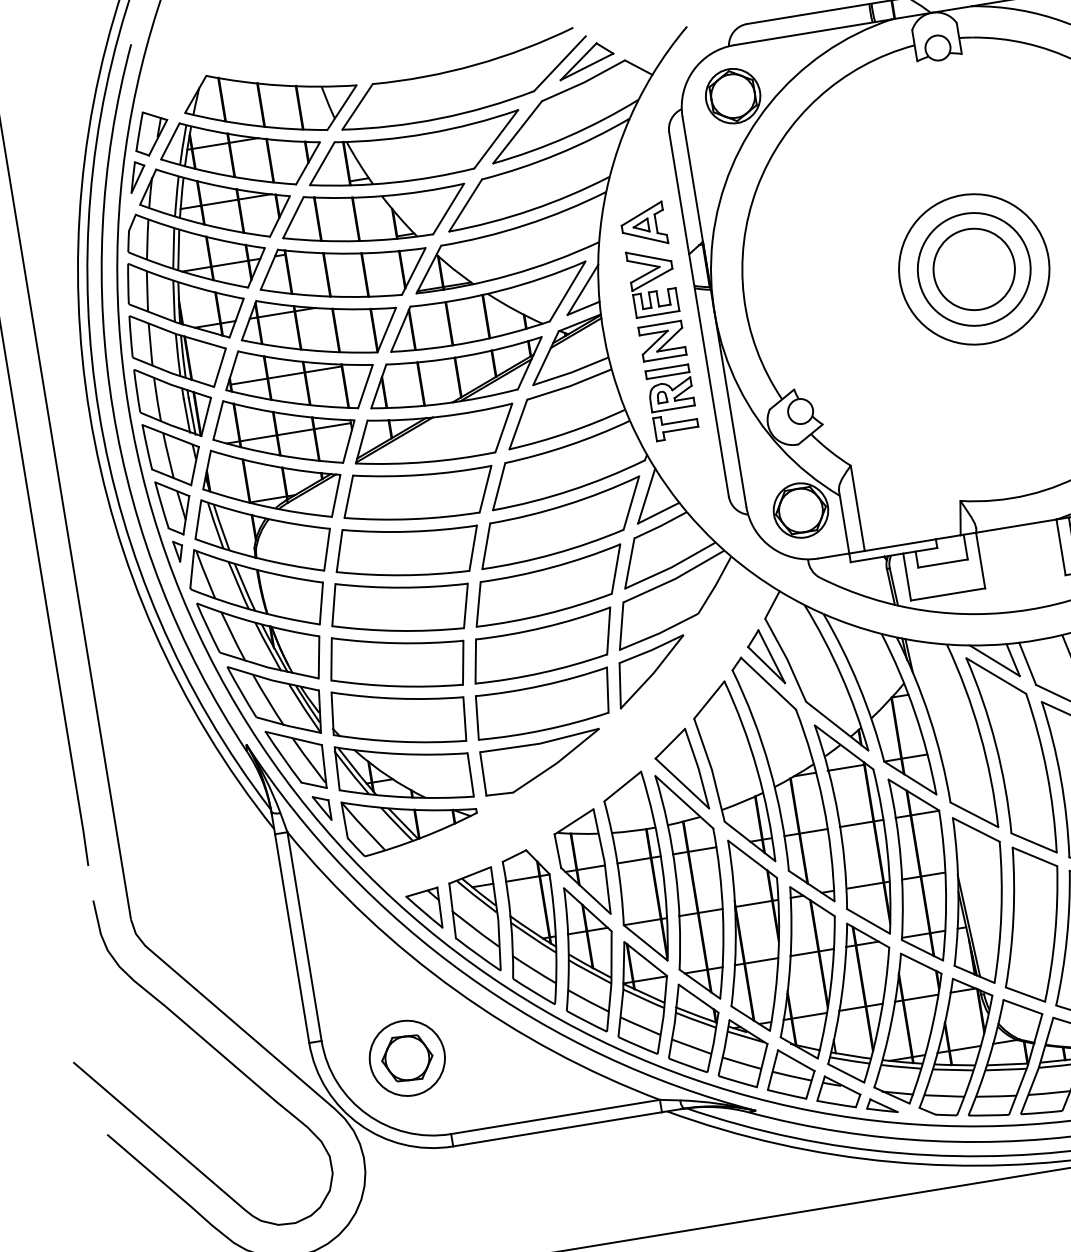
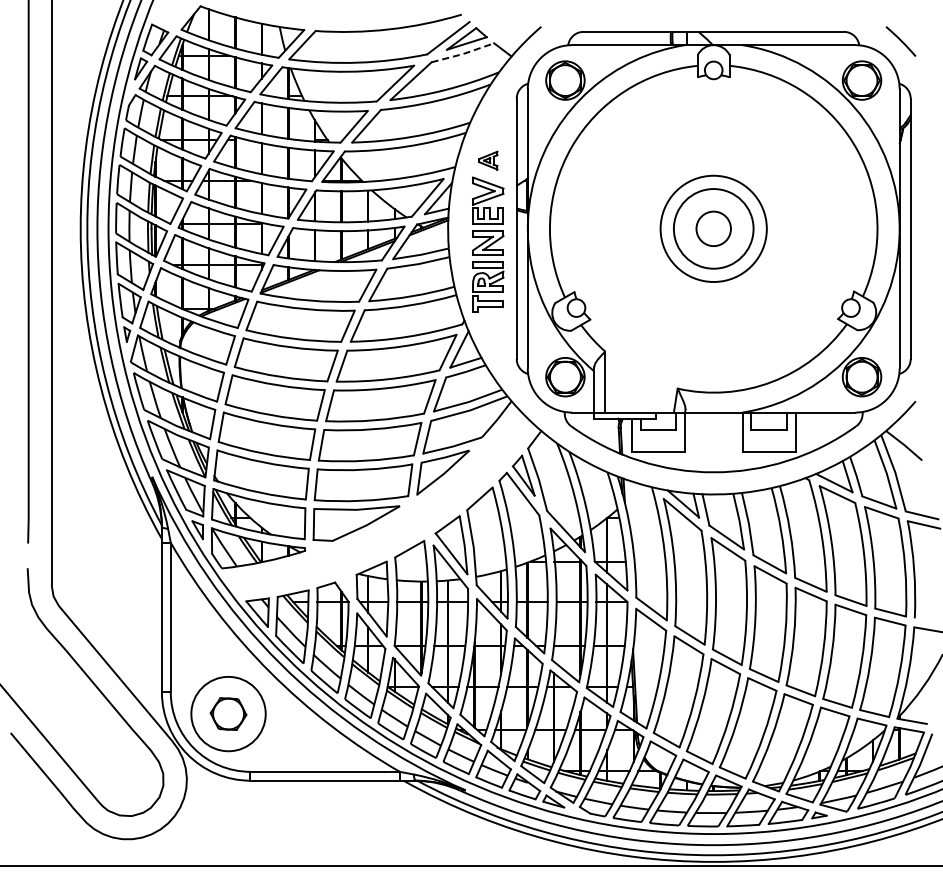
line: (584, 83) -> (463, 54), solid -> dashed
part: (643, 225) -> (488, 160), size x0.6
circle: (973, 268) -> (713, 228), size x0.6
circle: (407, 1057) -> (228, 713), size x1.4

